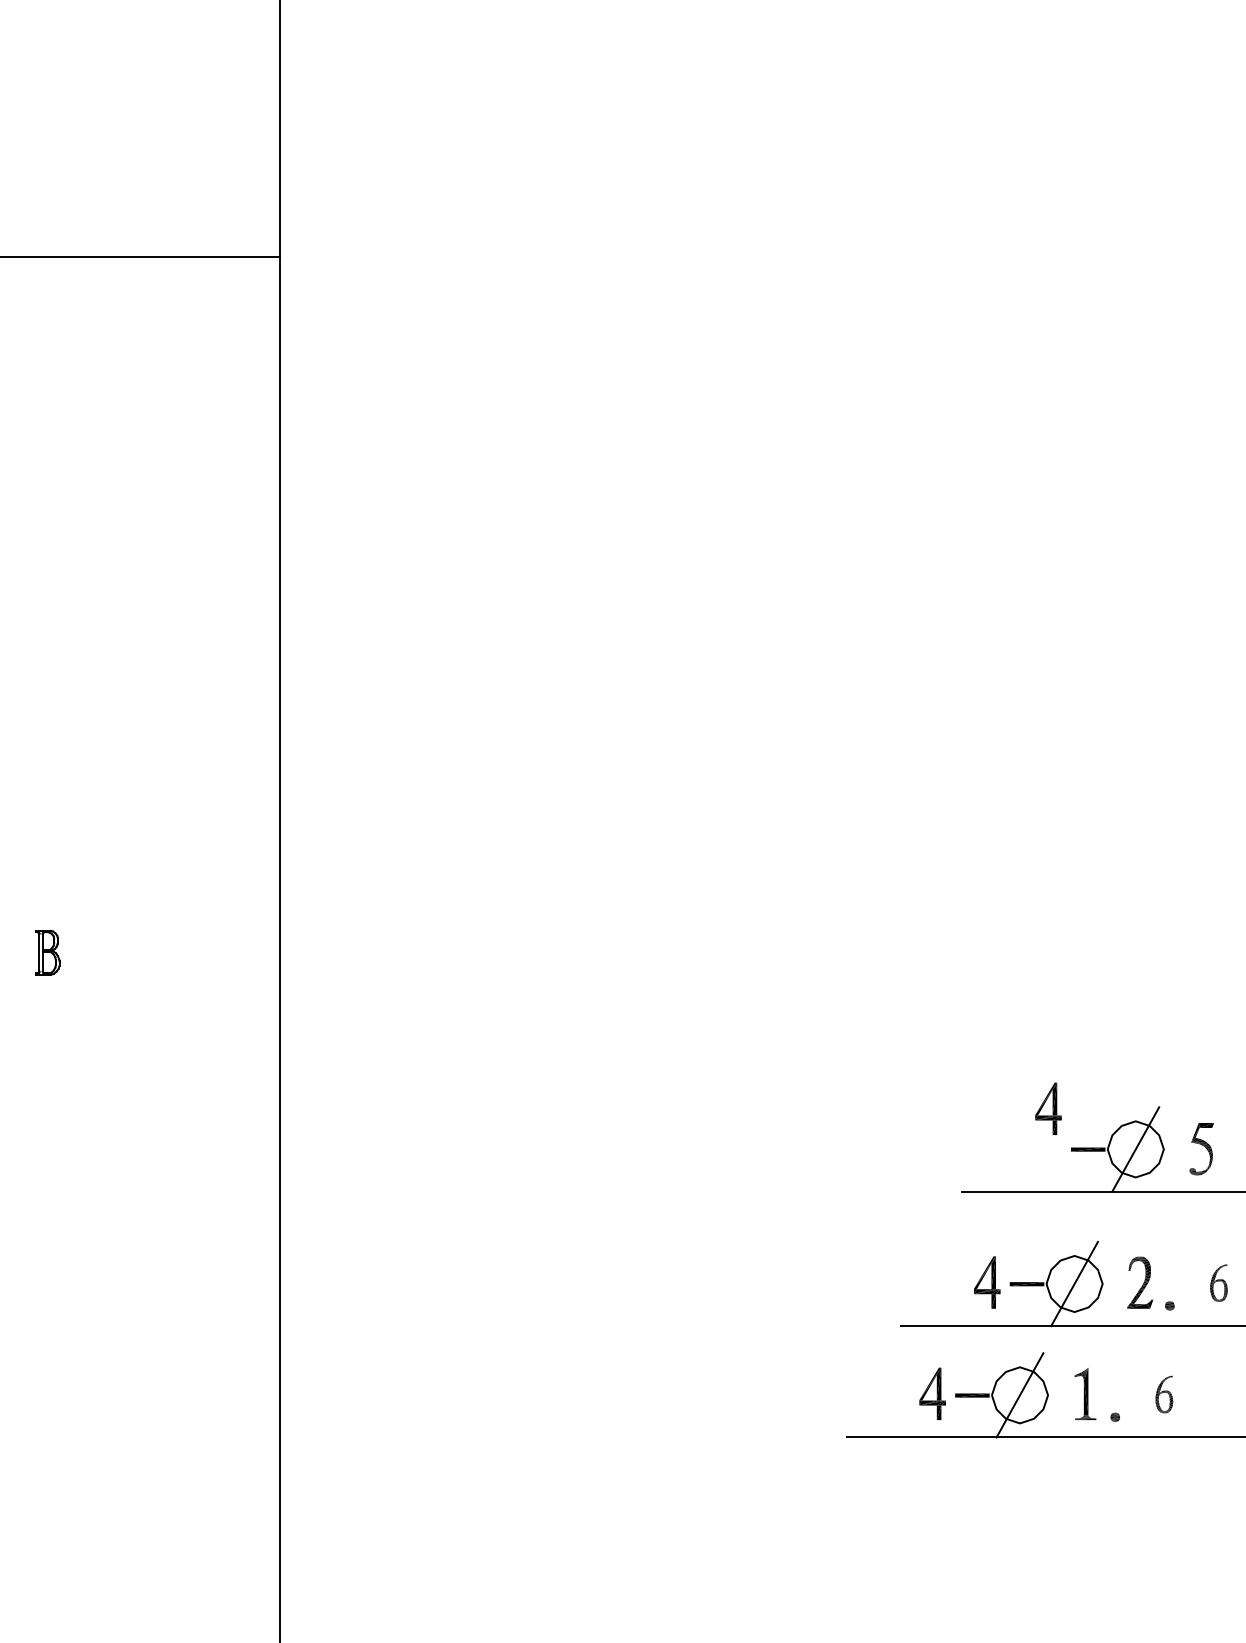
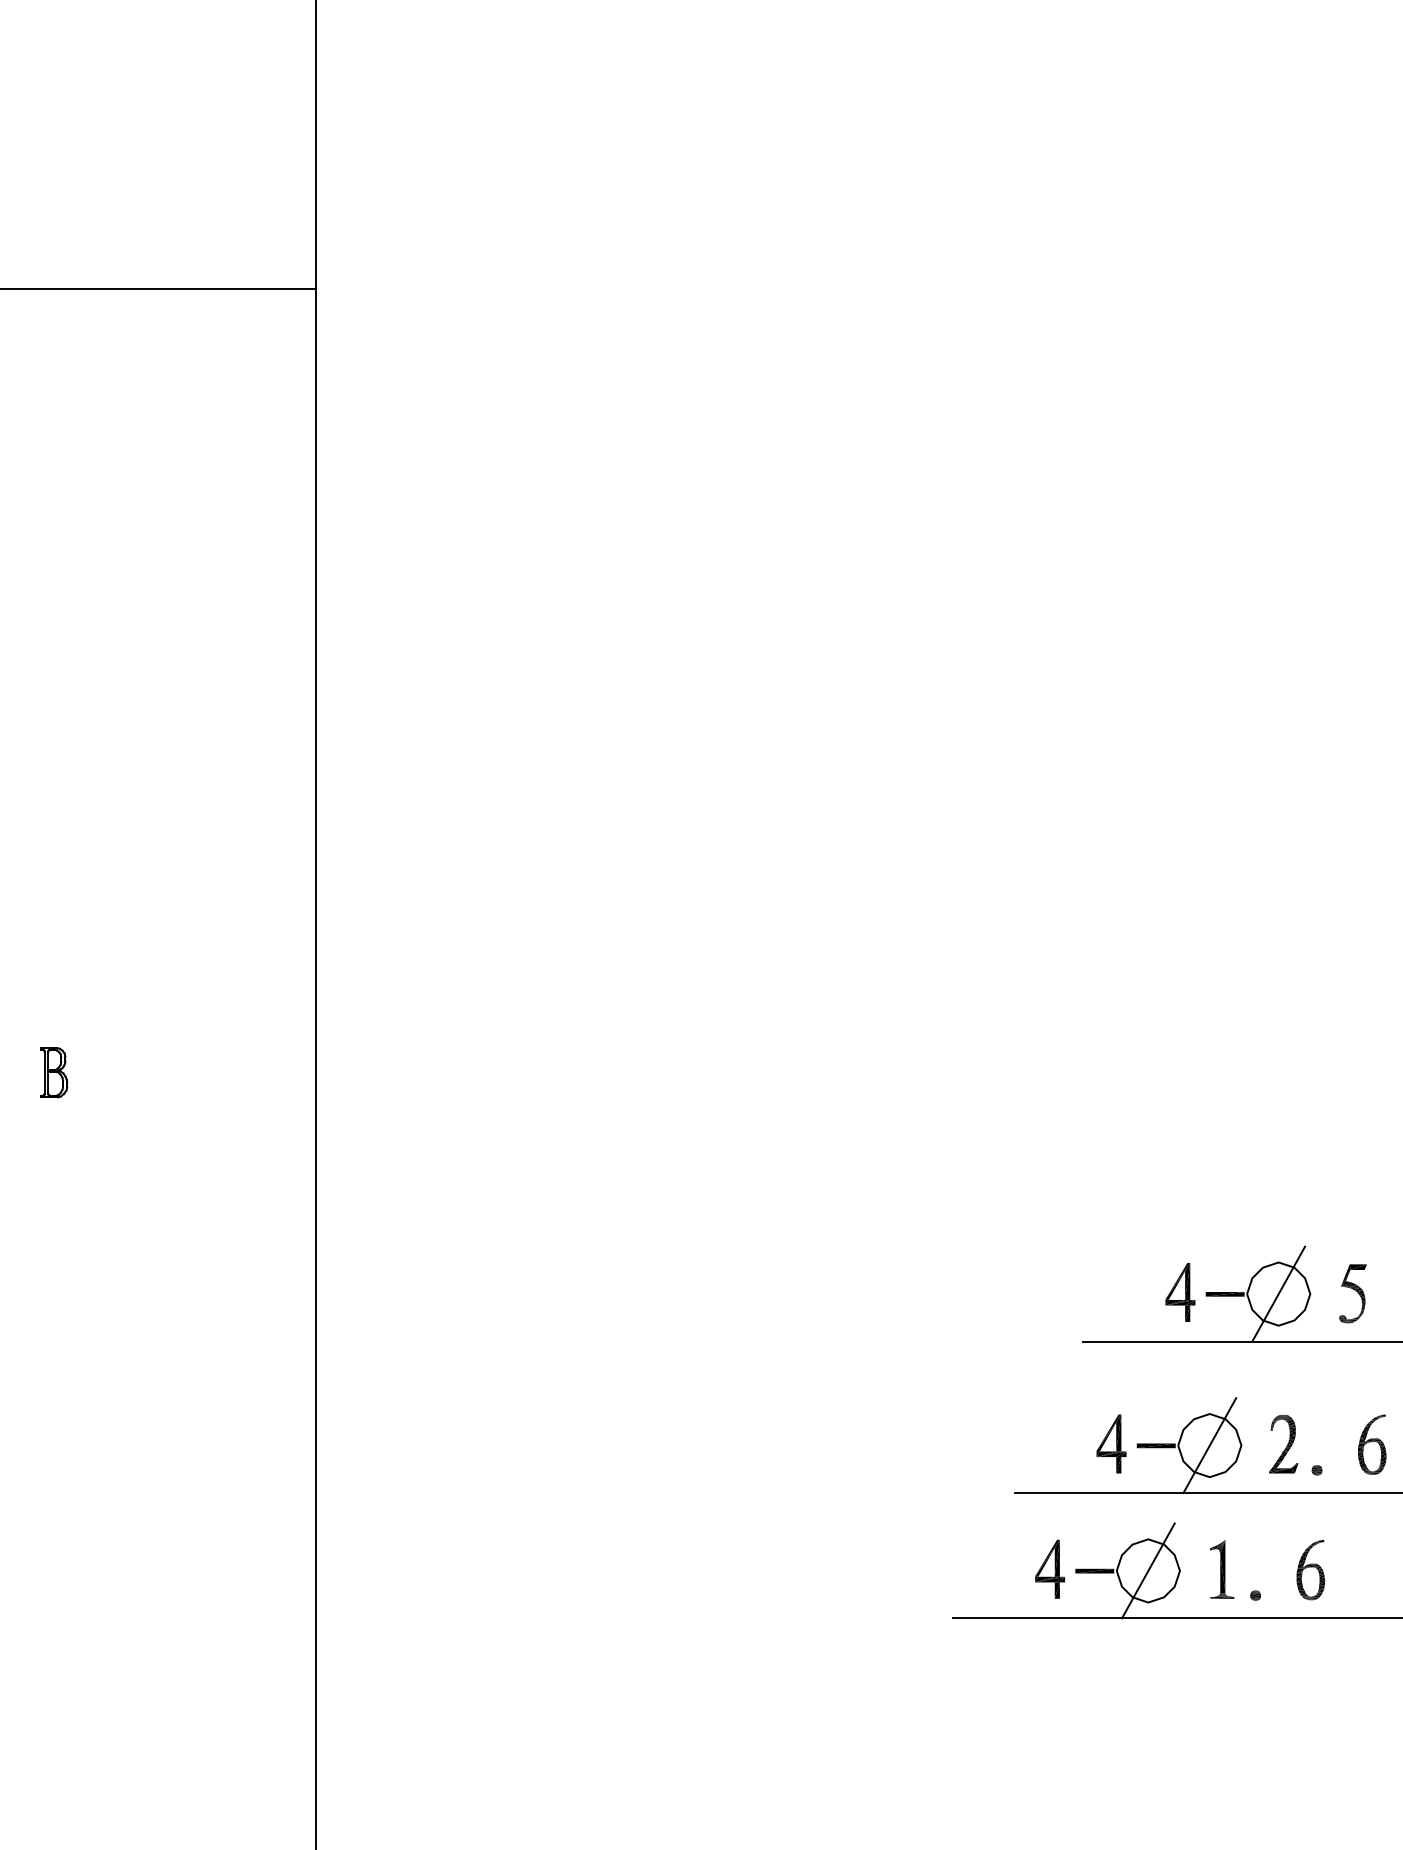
part: (1048, 1108) -> (1180, 1292), moved
part: (1219, 1283) -> (1372, 1444), size x1.43
part: (1164, 1394) -> (1310, 1569), size x1.43

